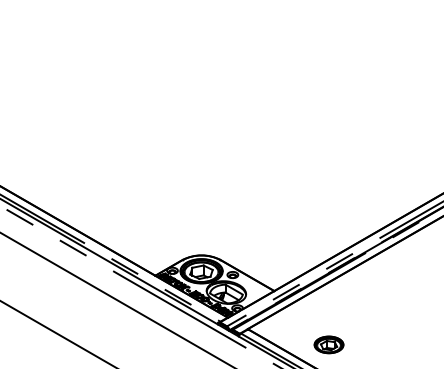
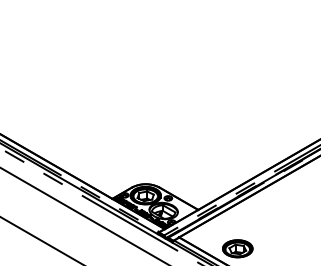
part: (328, 344) -> (237, 248), size x1.43

